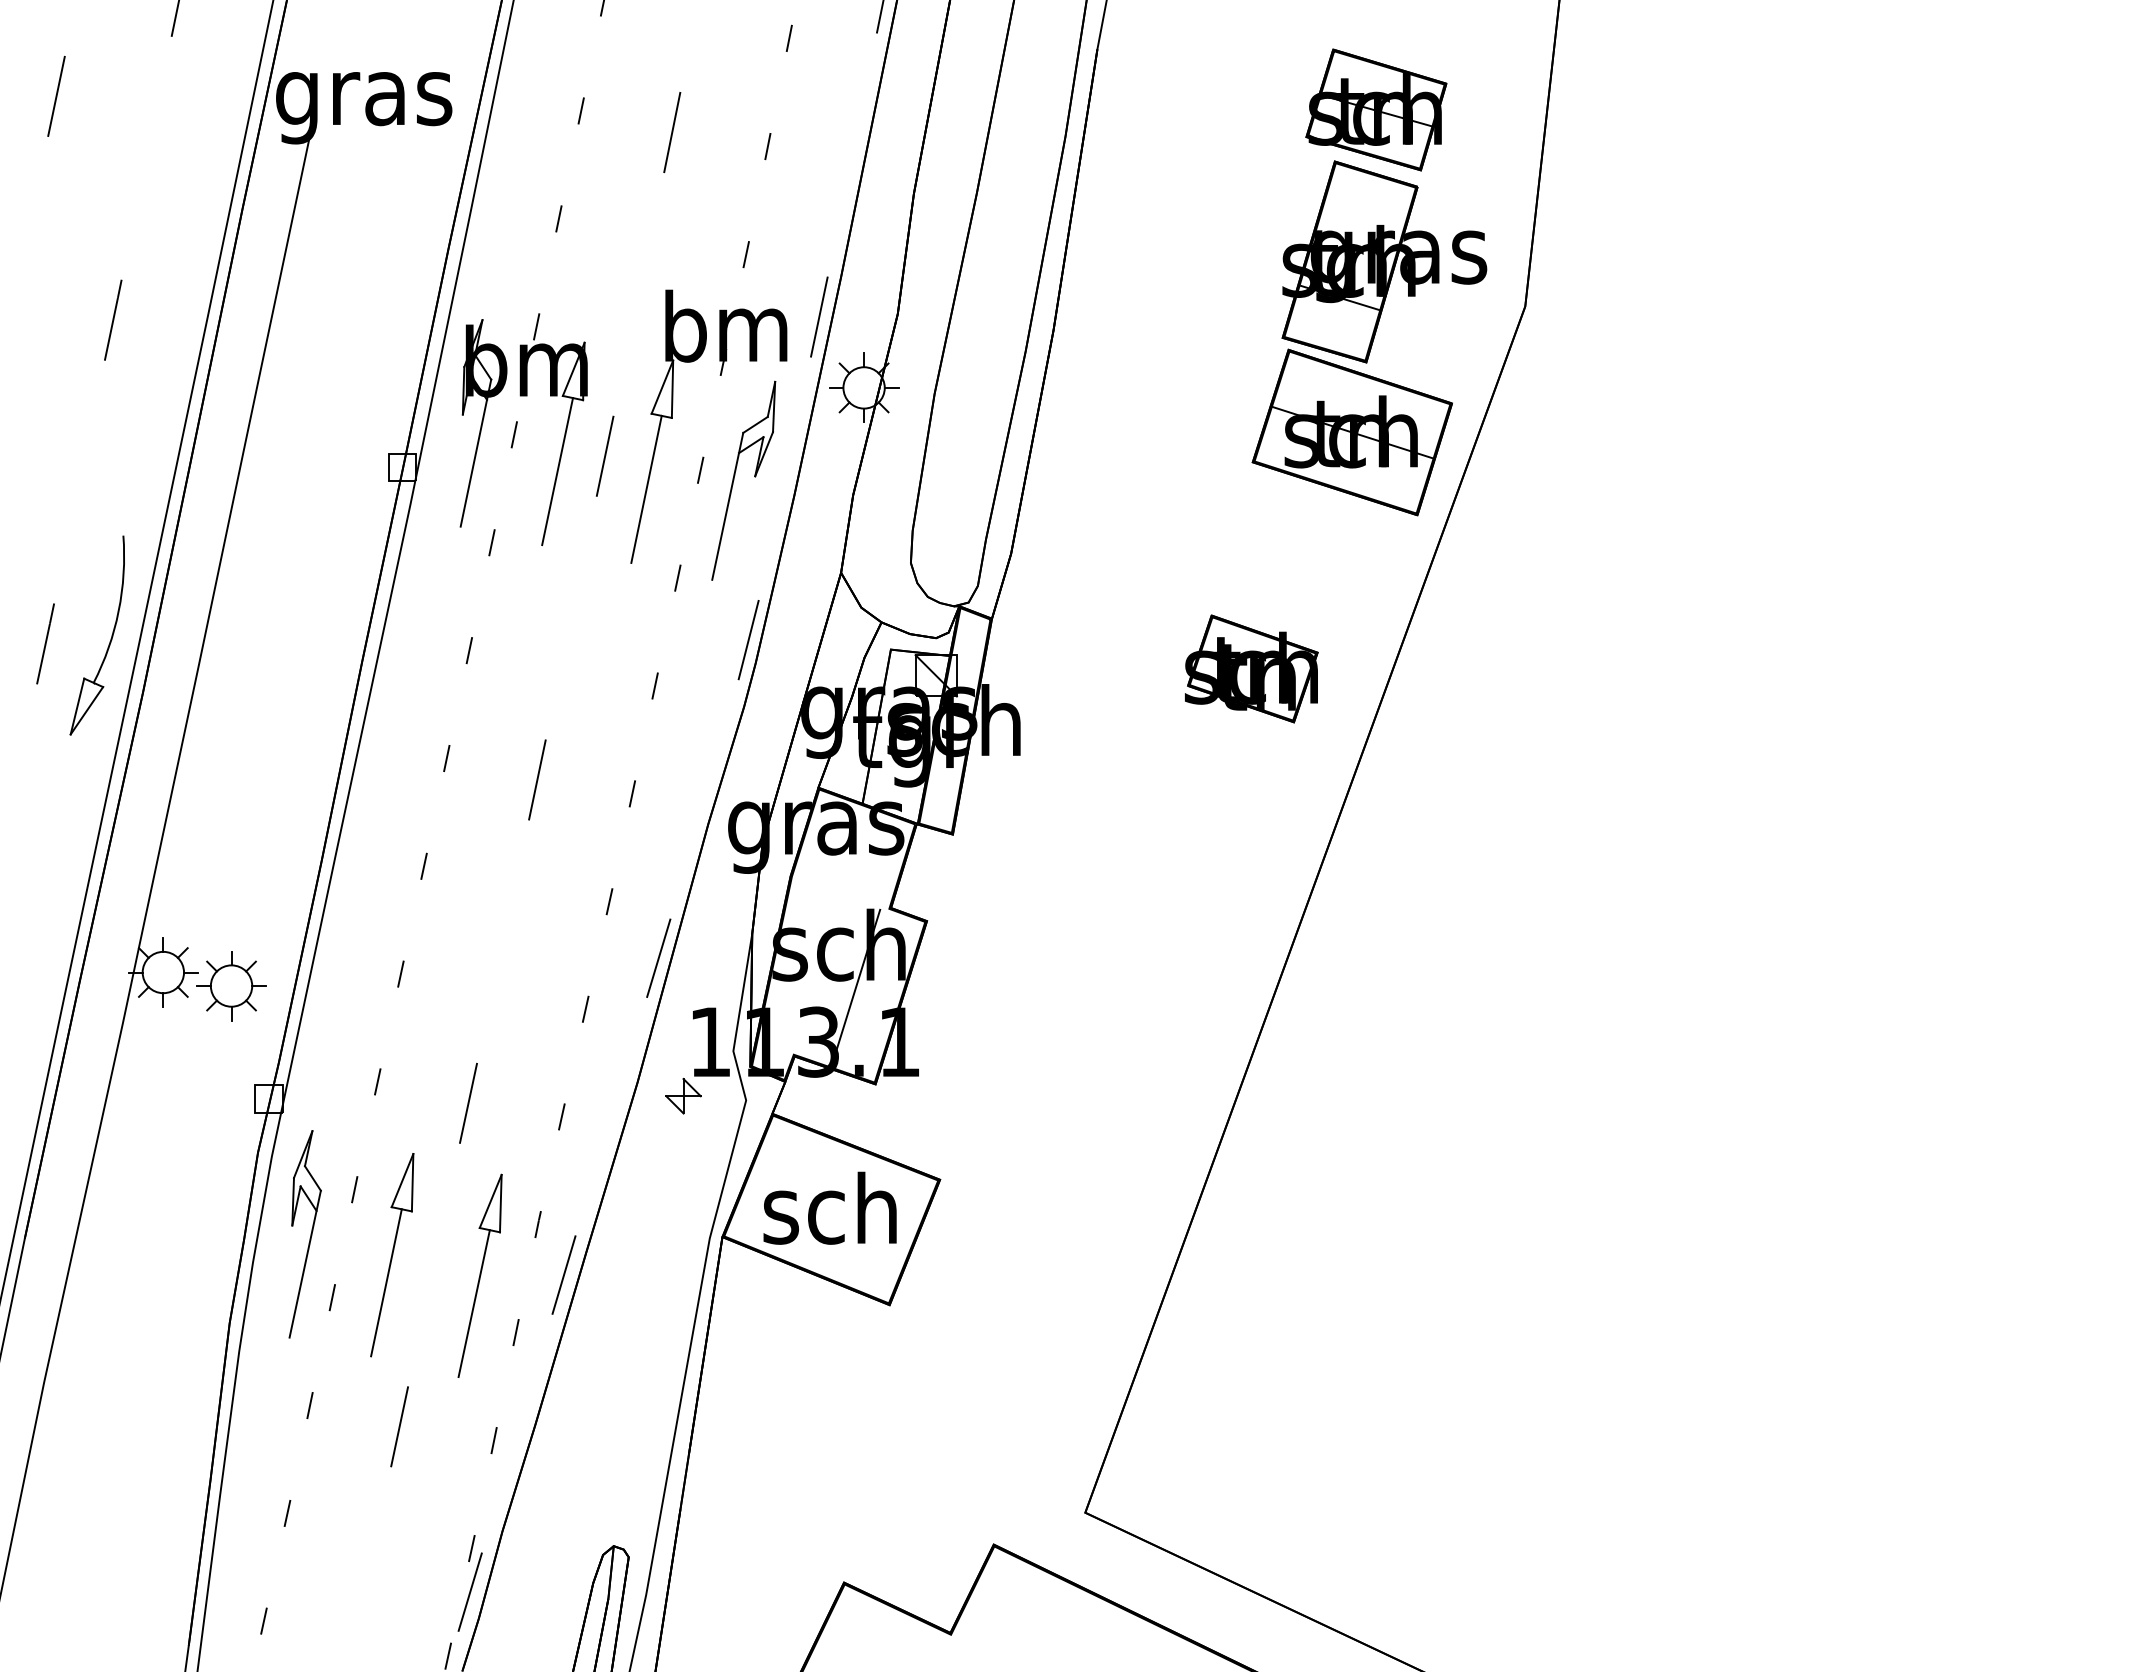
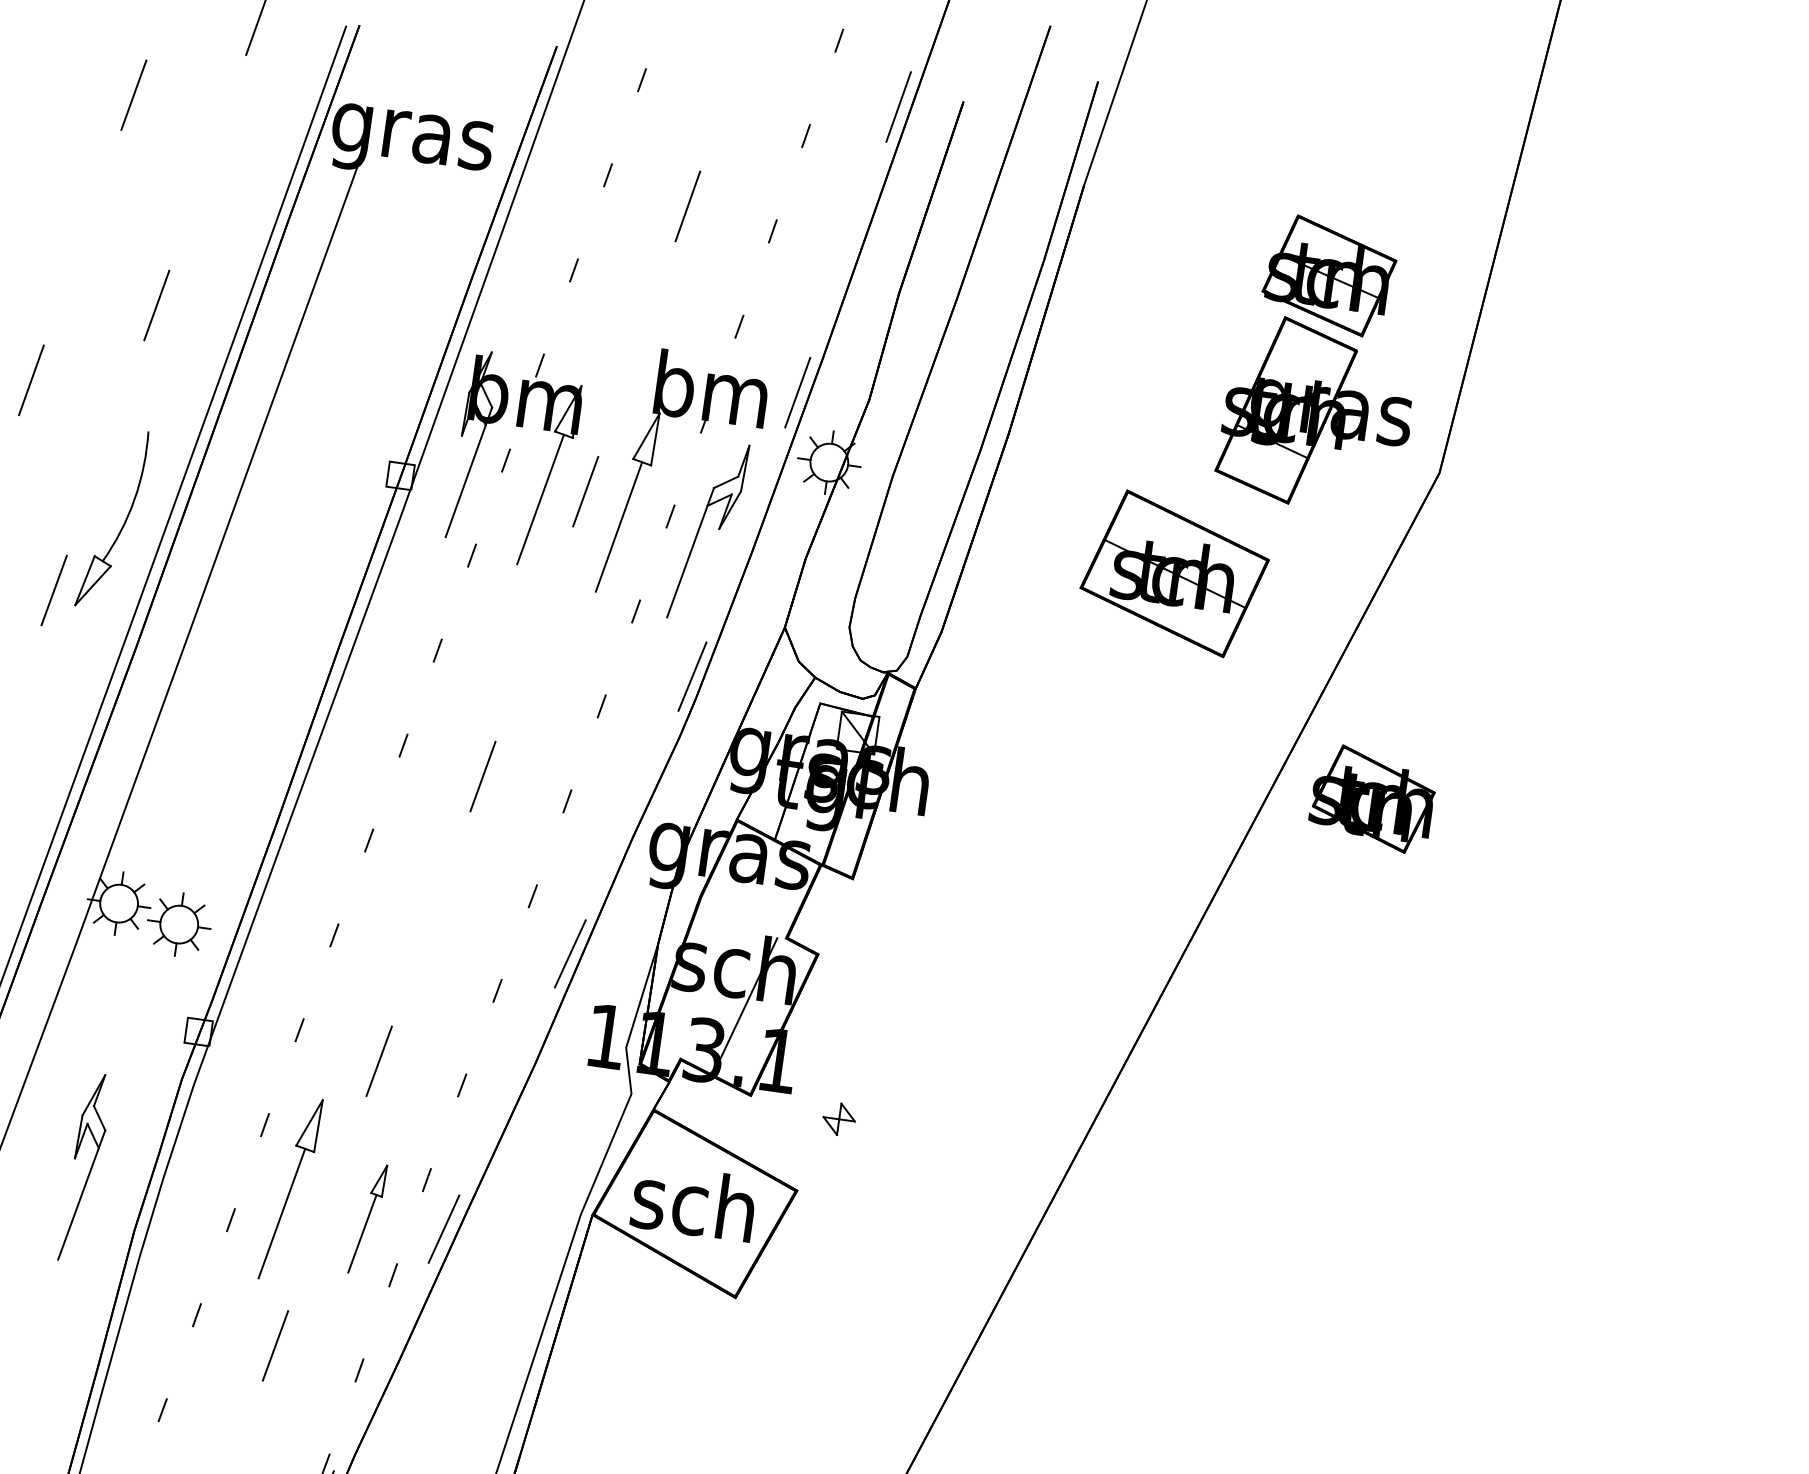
part: (1351, 432) -> (1173, 573), moved
part: (110, 638) -> (123, 523), moved
part: (1251, 668) -> (1372, 798), moved
part: (683, 1096) -> (839, 1119), moved
part: (304, 1234) -> (84, 1168), moved
part: (479, 1275) -> (367, 1218), size x0.6

